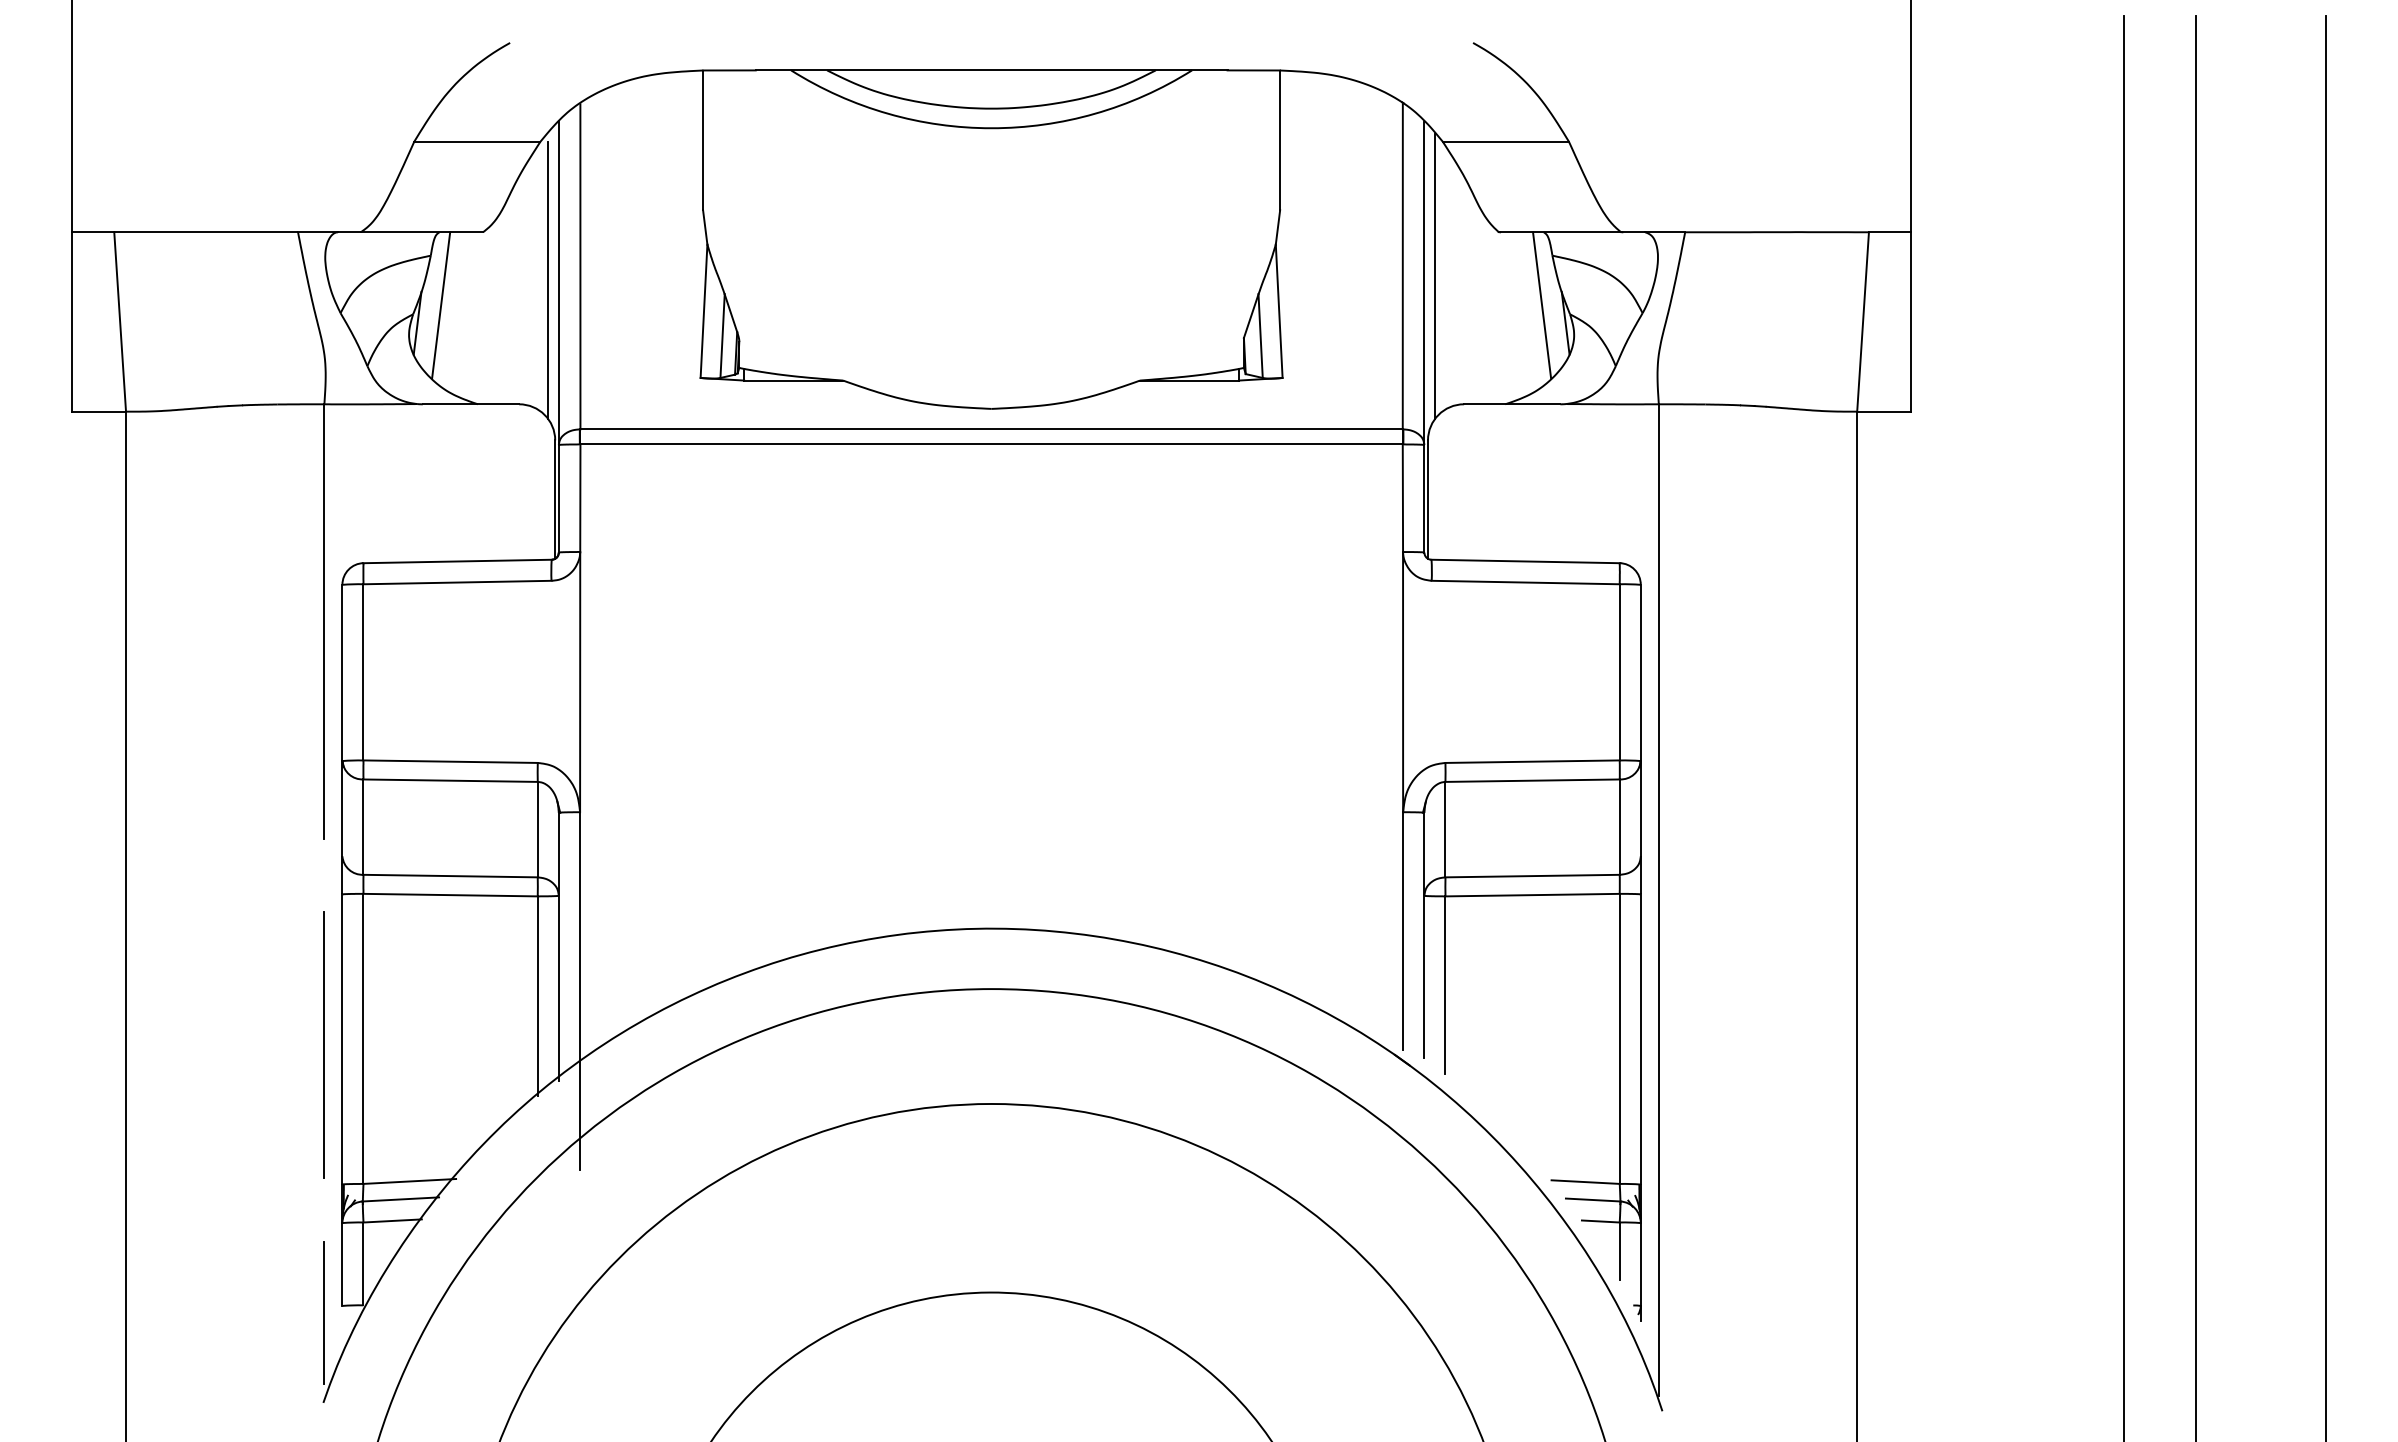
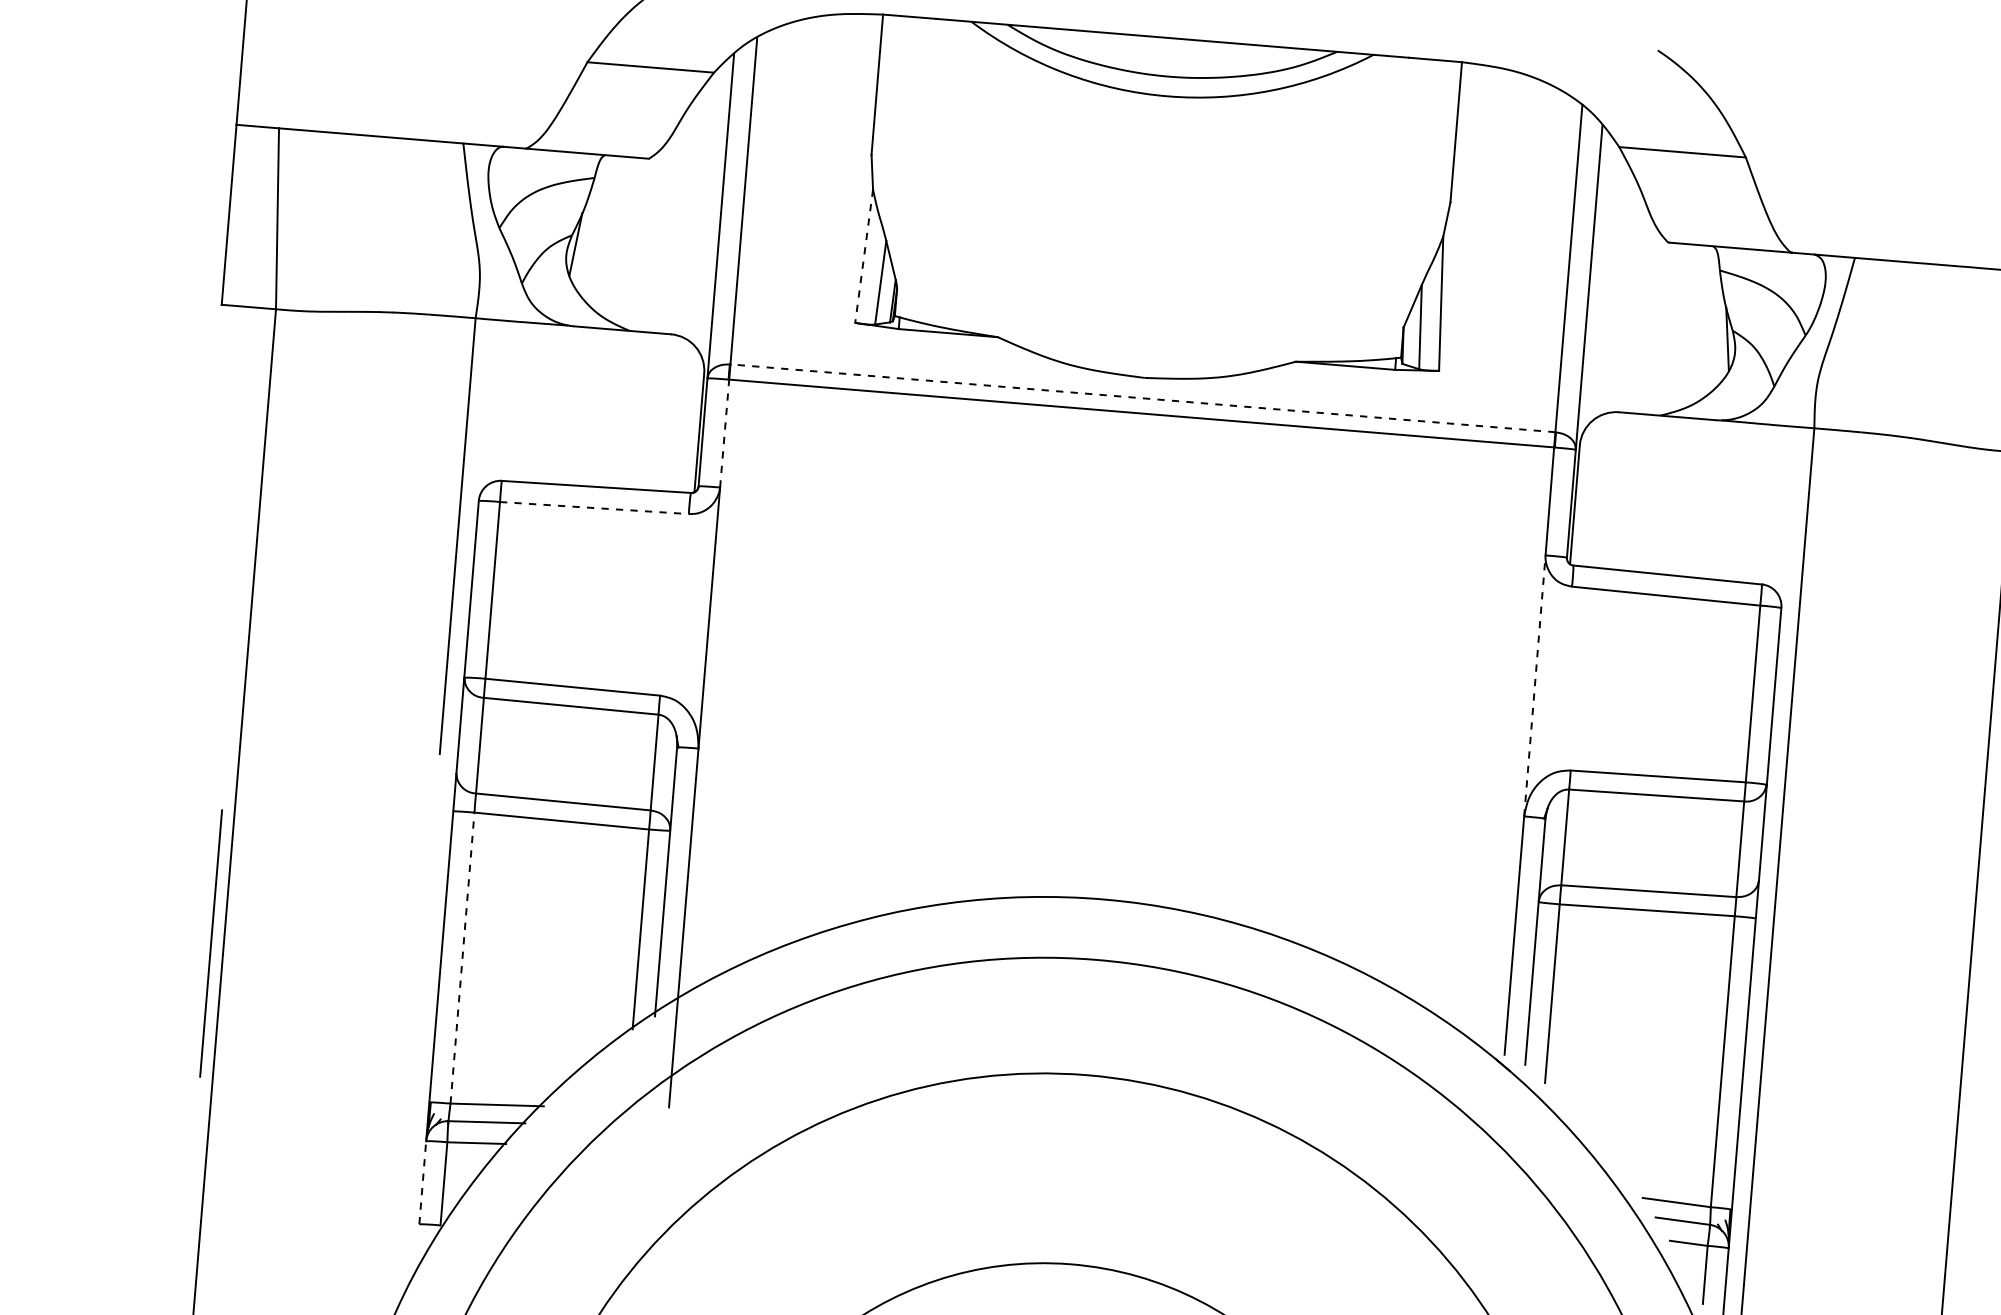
line: (1435, 276) -> (1600, 281), removed
line: (548, 280) -> (710, 212), removed
line: (441, 305) -> (601, 228), removed
line: (1542, 305) -> (1705, 319), removed
line: (704, 311) -> (864, 256), solid -> dashed
line: (991, 429) -> (1142, 398), solid -> dashed
line: (580, 498) -> (724, 433), solid -> dashed
line: (458, 582) -> (595, 508), solid -> dashed
line: (1403, 681) -> (1535, 685), solid -> dashed
line: (363, 1038) -> (462, 957), solid -> dashed
line: (323, 1044) -> (210, 943), moved
line: (342, 1263) -> (422, 1181), solid -> dashed
line: (324, 1312) -> (400, 1229), removed

